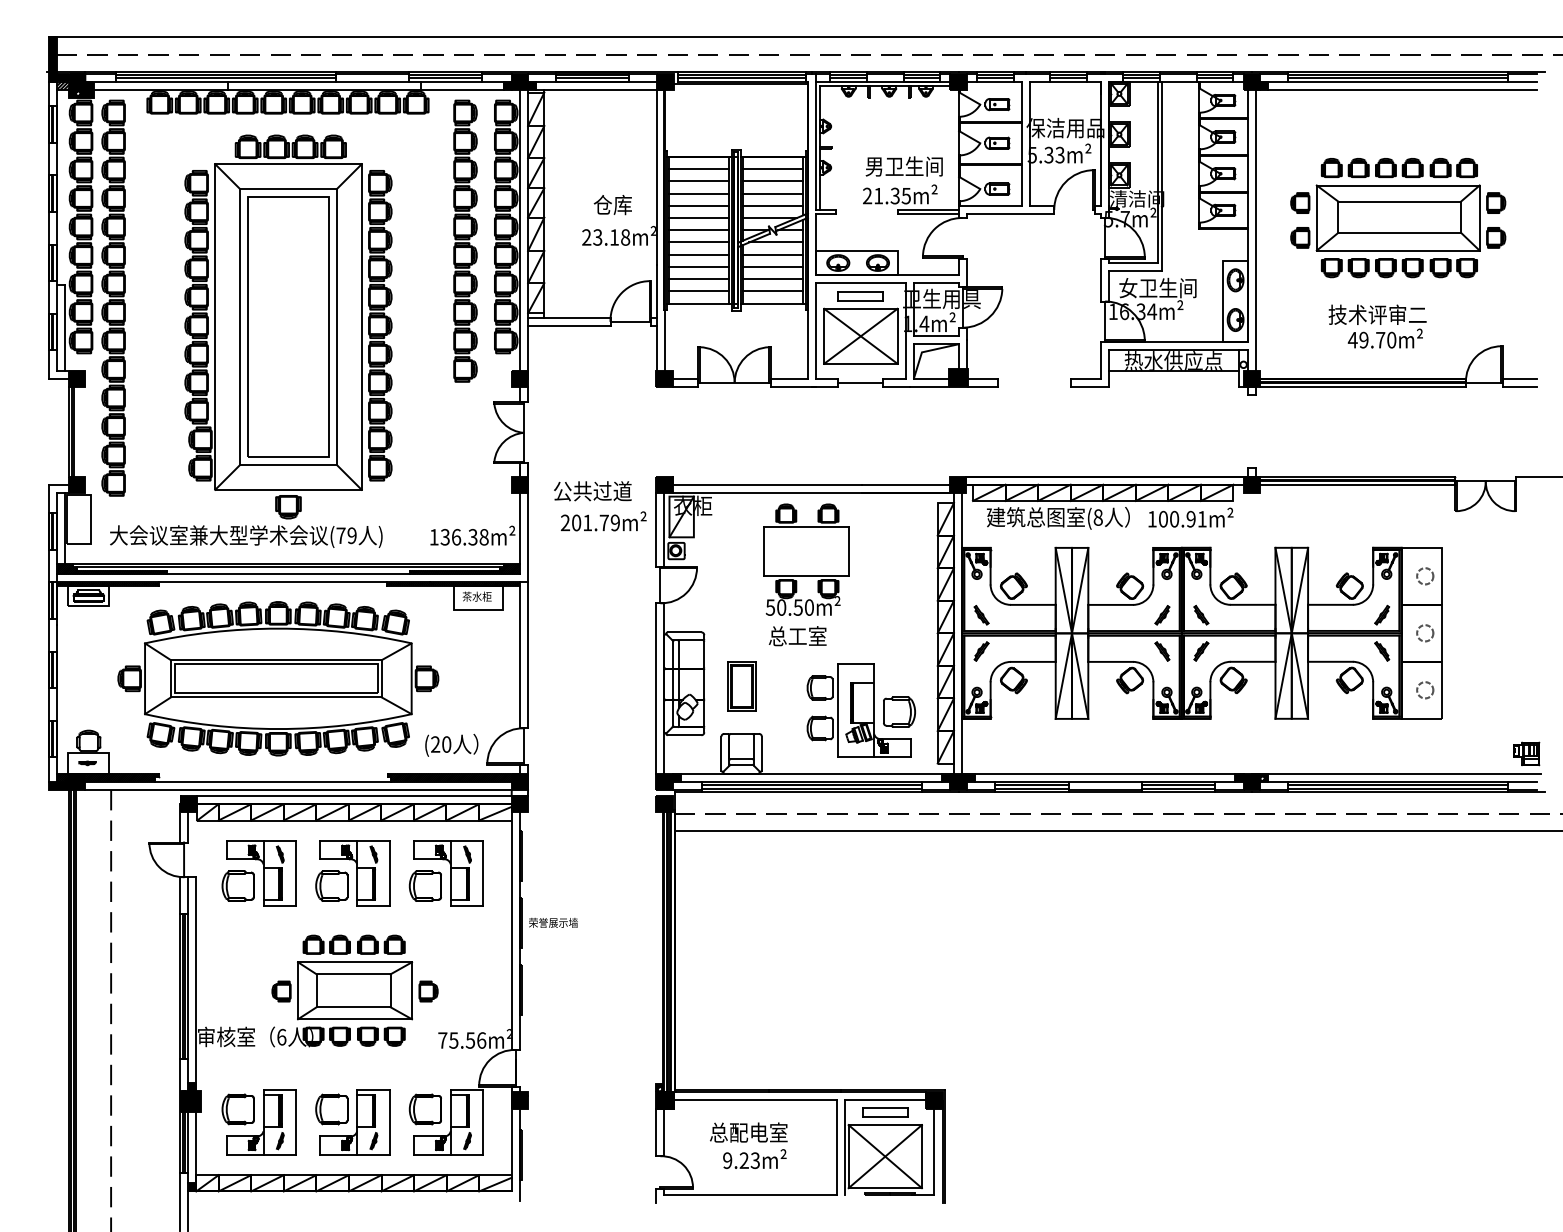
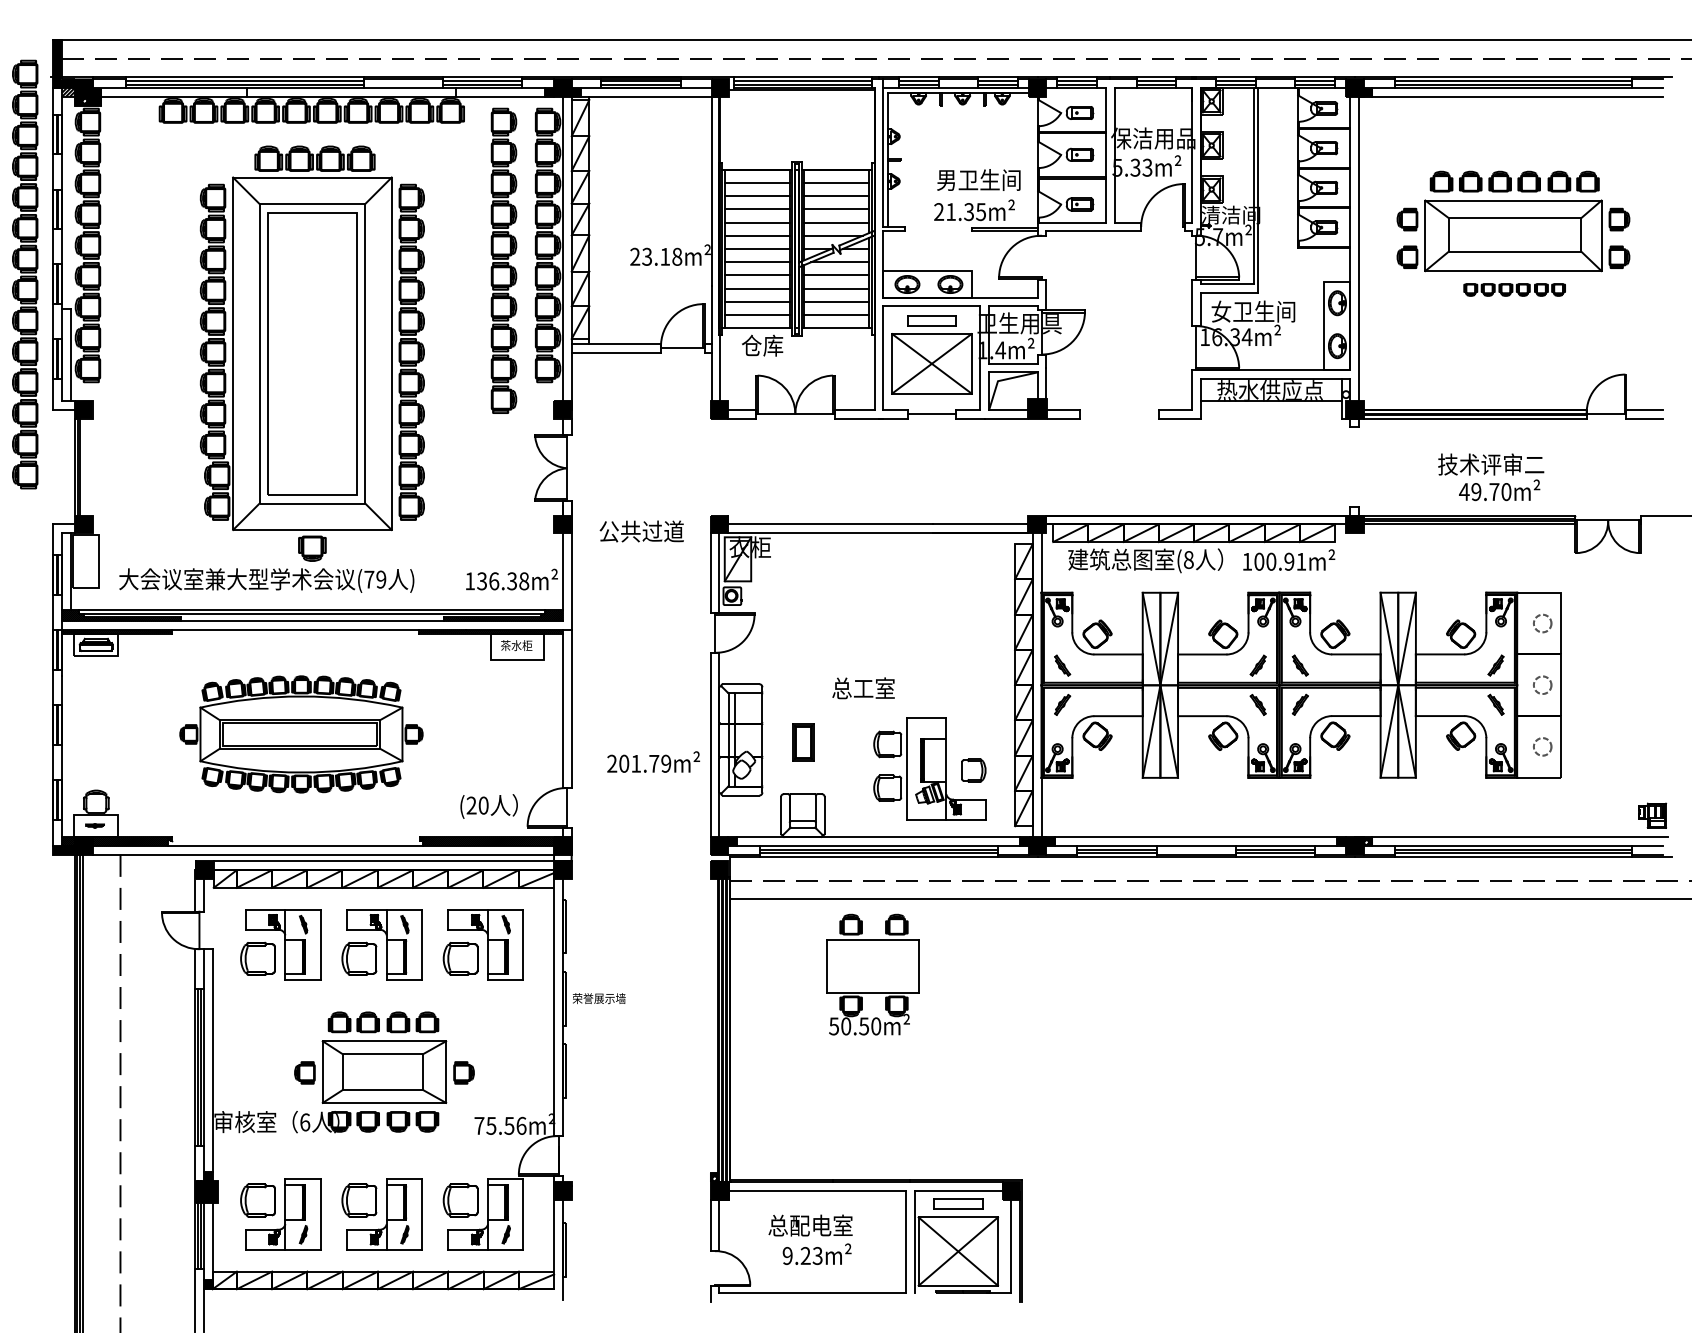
text: (612, 204) -> (762, 345), moved
part: (1399, 267) -> (1514, 289), size x0.6
part: (113, 298) -> (25, 274), moved
text: (1377, 326) -> (1491, 477), moved
text: (603, 520) -> (653, 761), moved
part: (805, 559) -> (872, 974), moved
part: (278, 678) -> (301, 734), size x0.7
part: (742, 686) -> (803, 742), size x0.7
part: (899, 712) -> (973, 770), size x0.7

